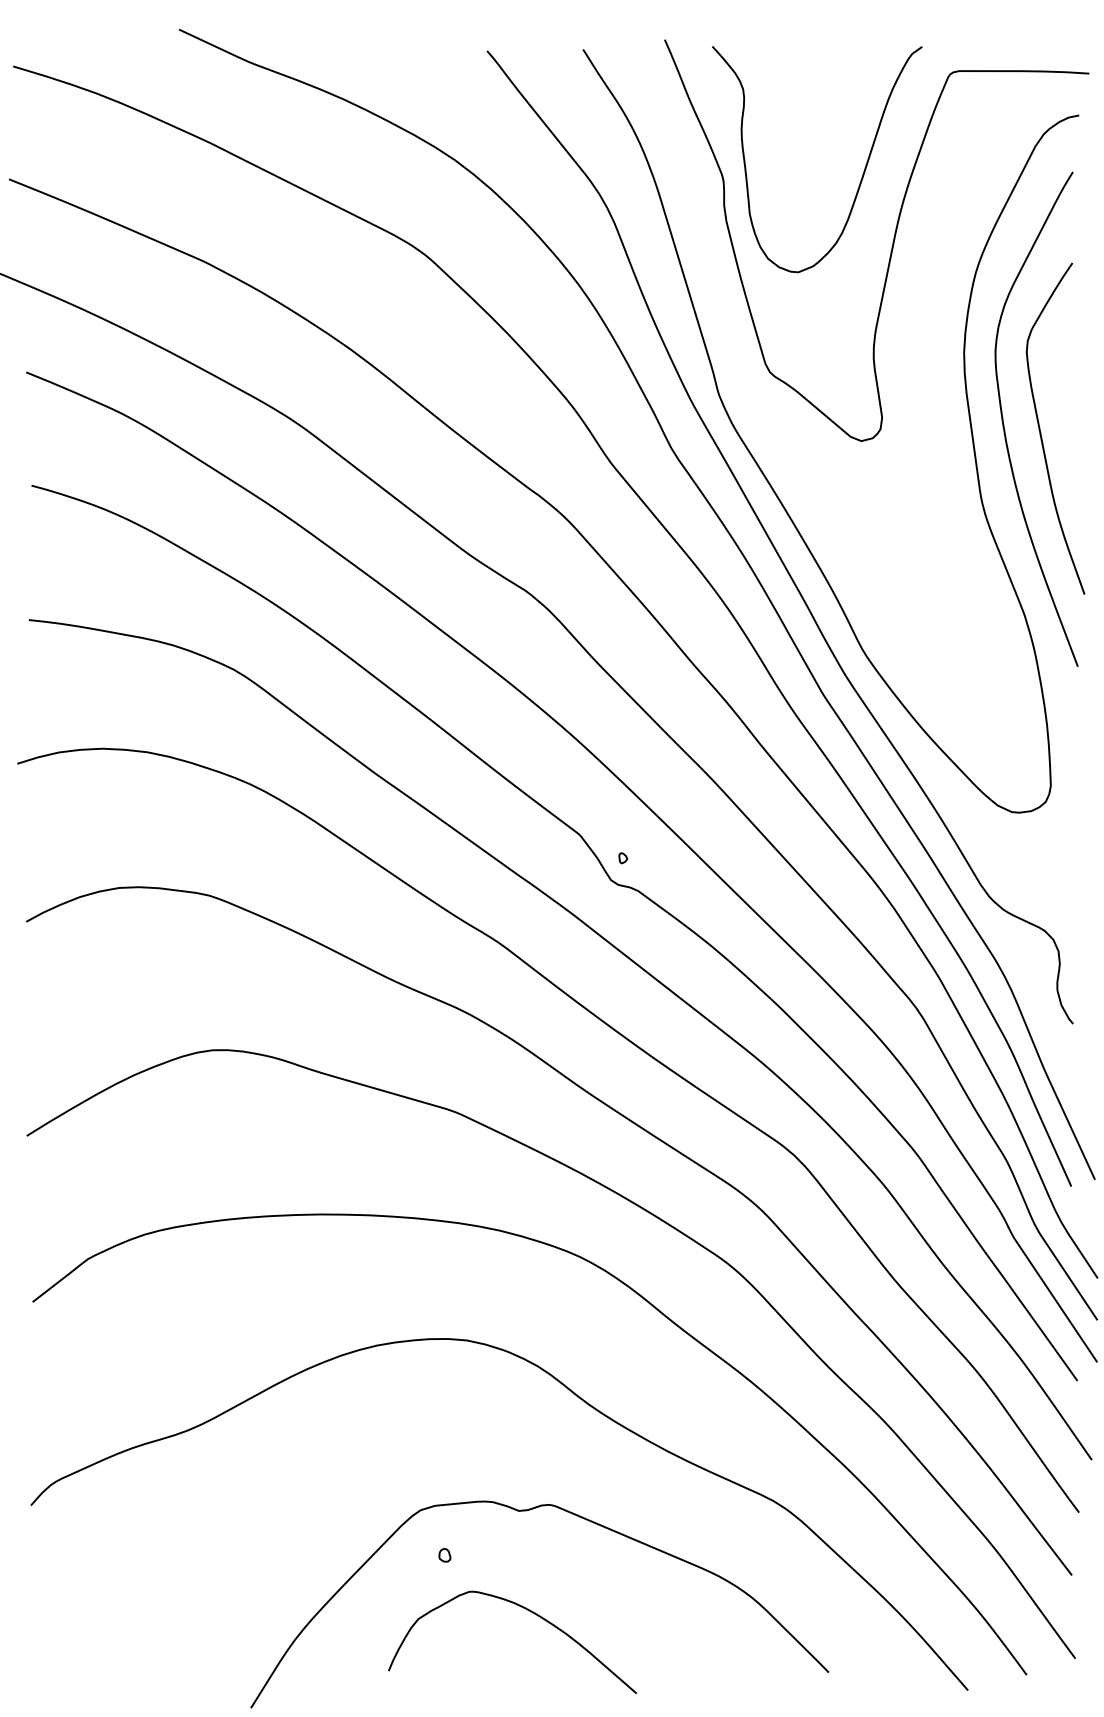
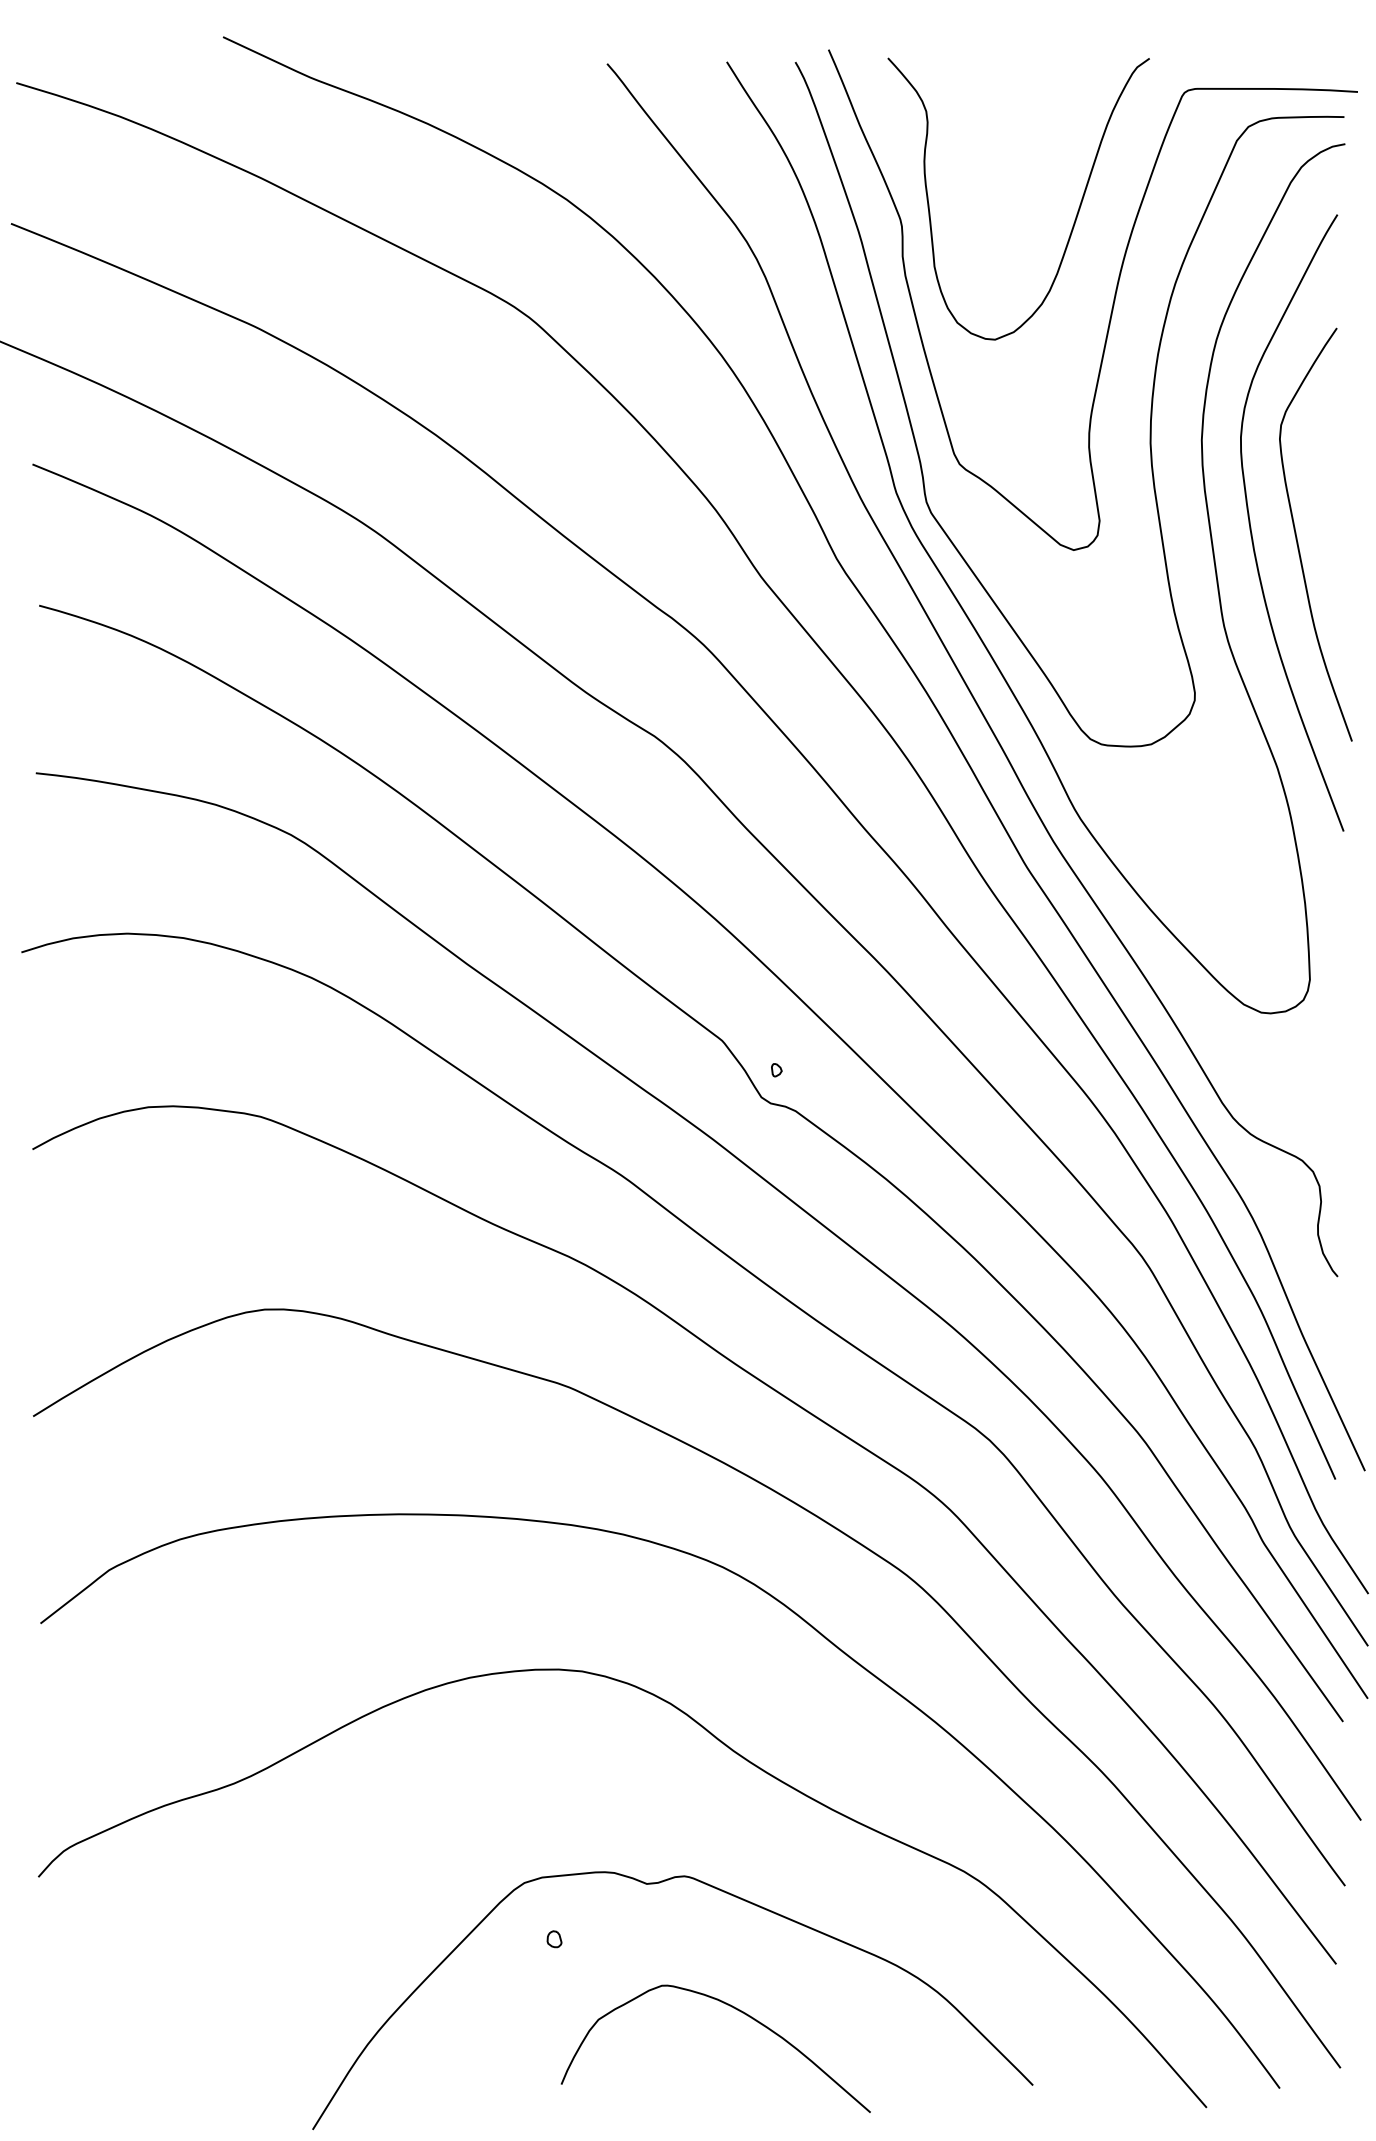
curve: (922, 327) -> (1150, 408), added
curve: (528, 1610) -> (735, 2009), moved

